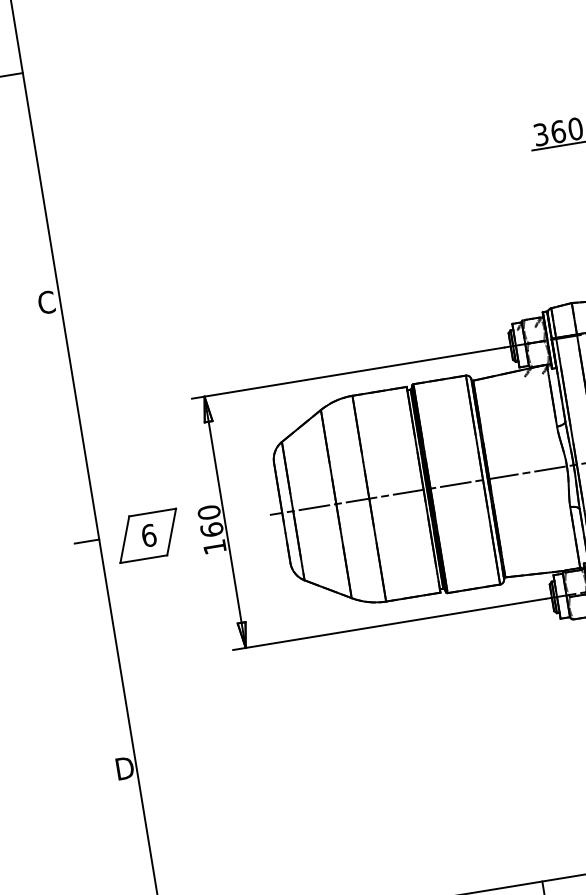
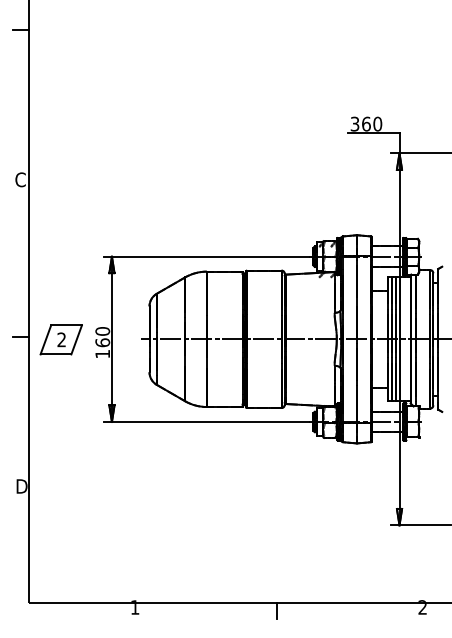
text: (148, 535) -> (61, 339), 6 -> 2

